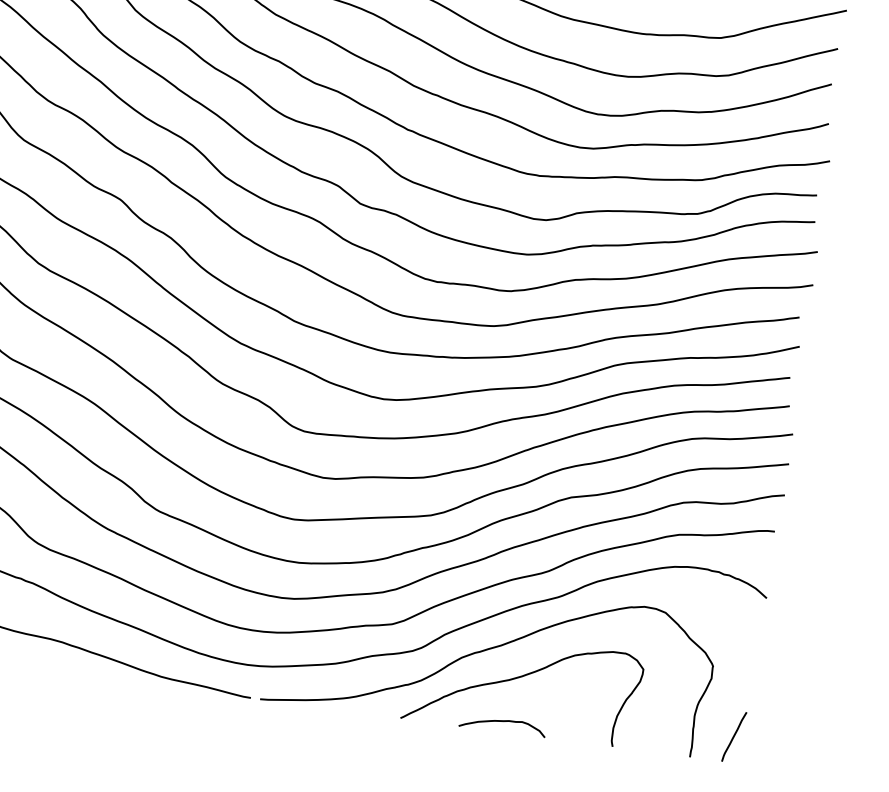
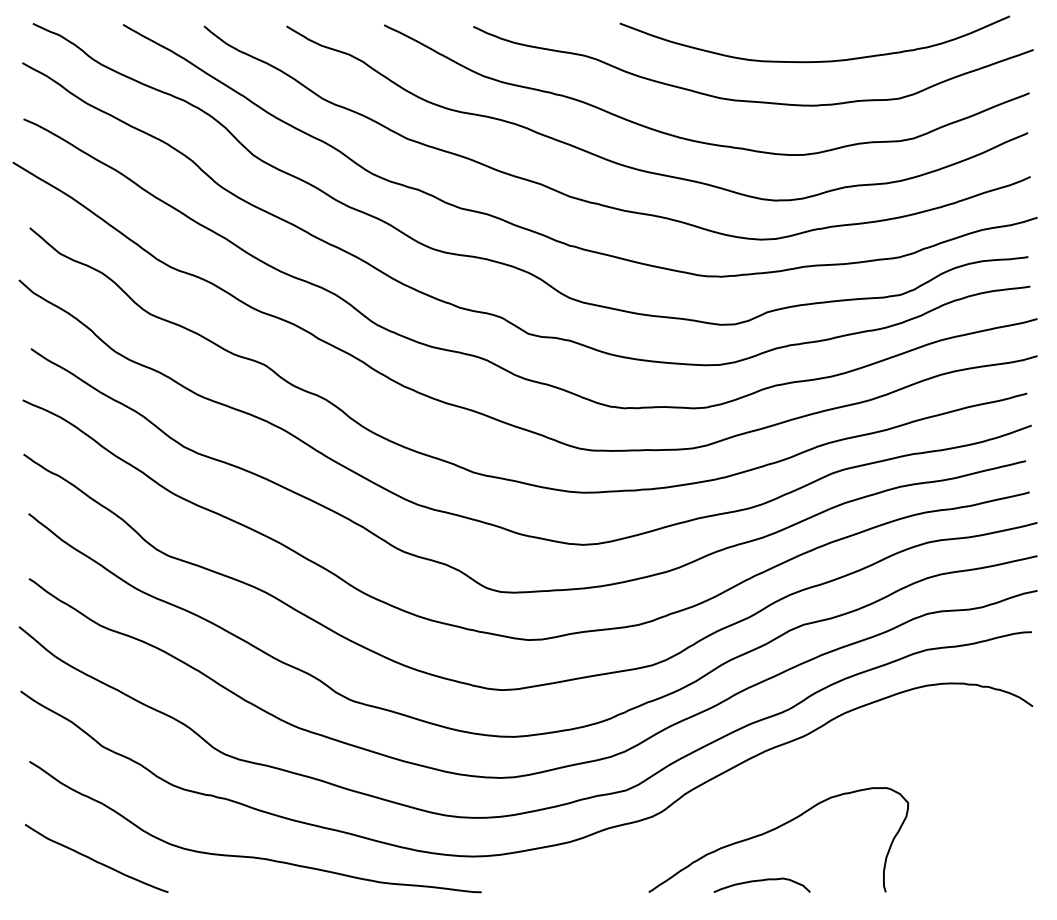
curve: (486, 650) -> (733, 805), removed
line: (733, 737) -> (1017, 863), removed

